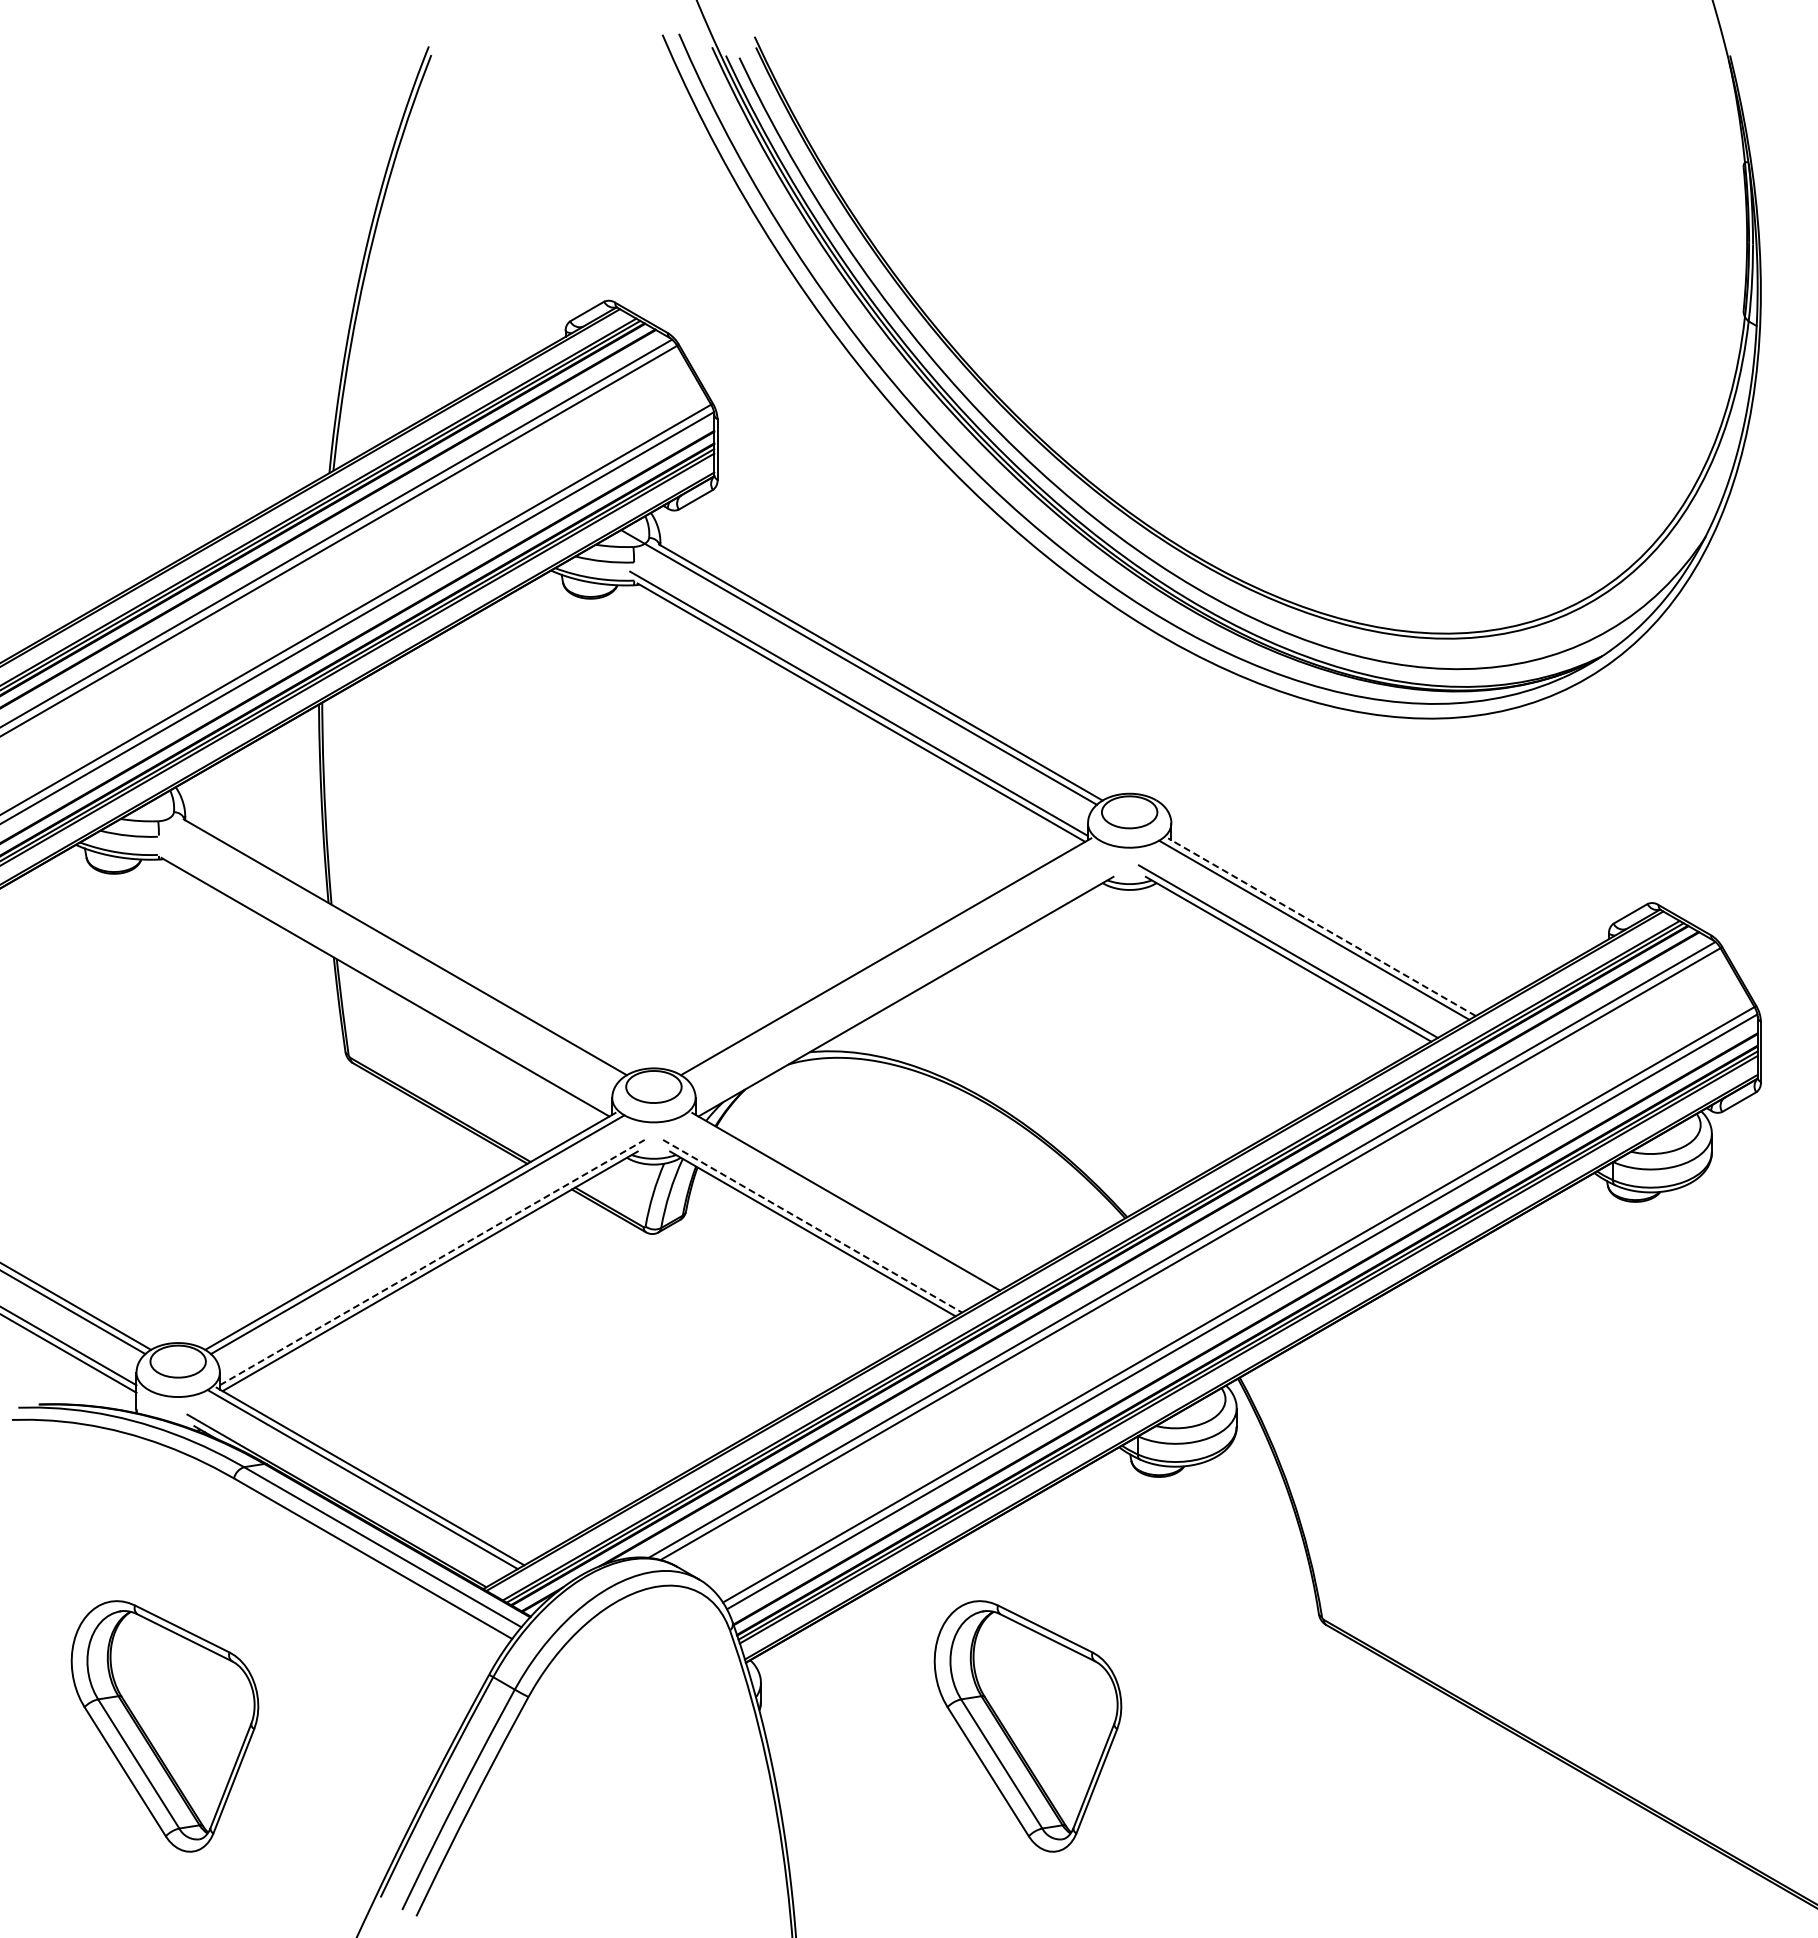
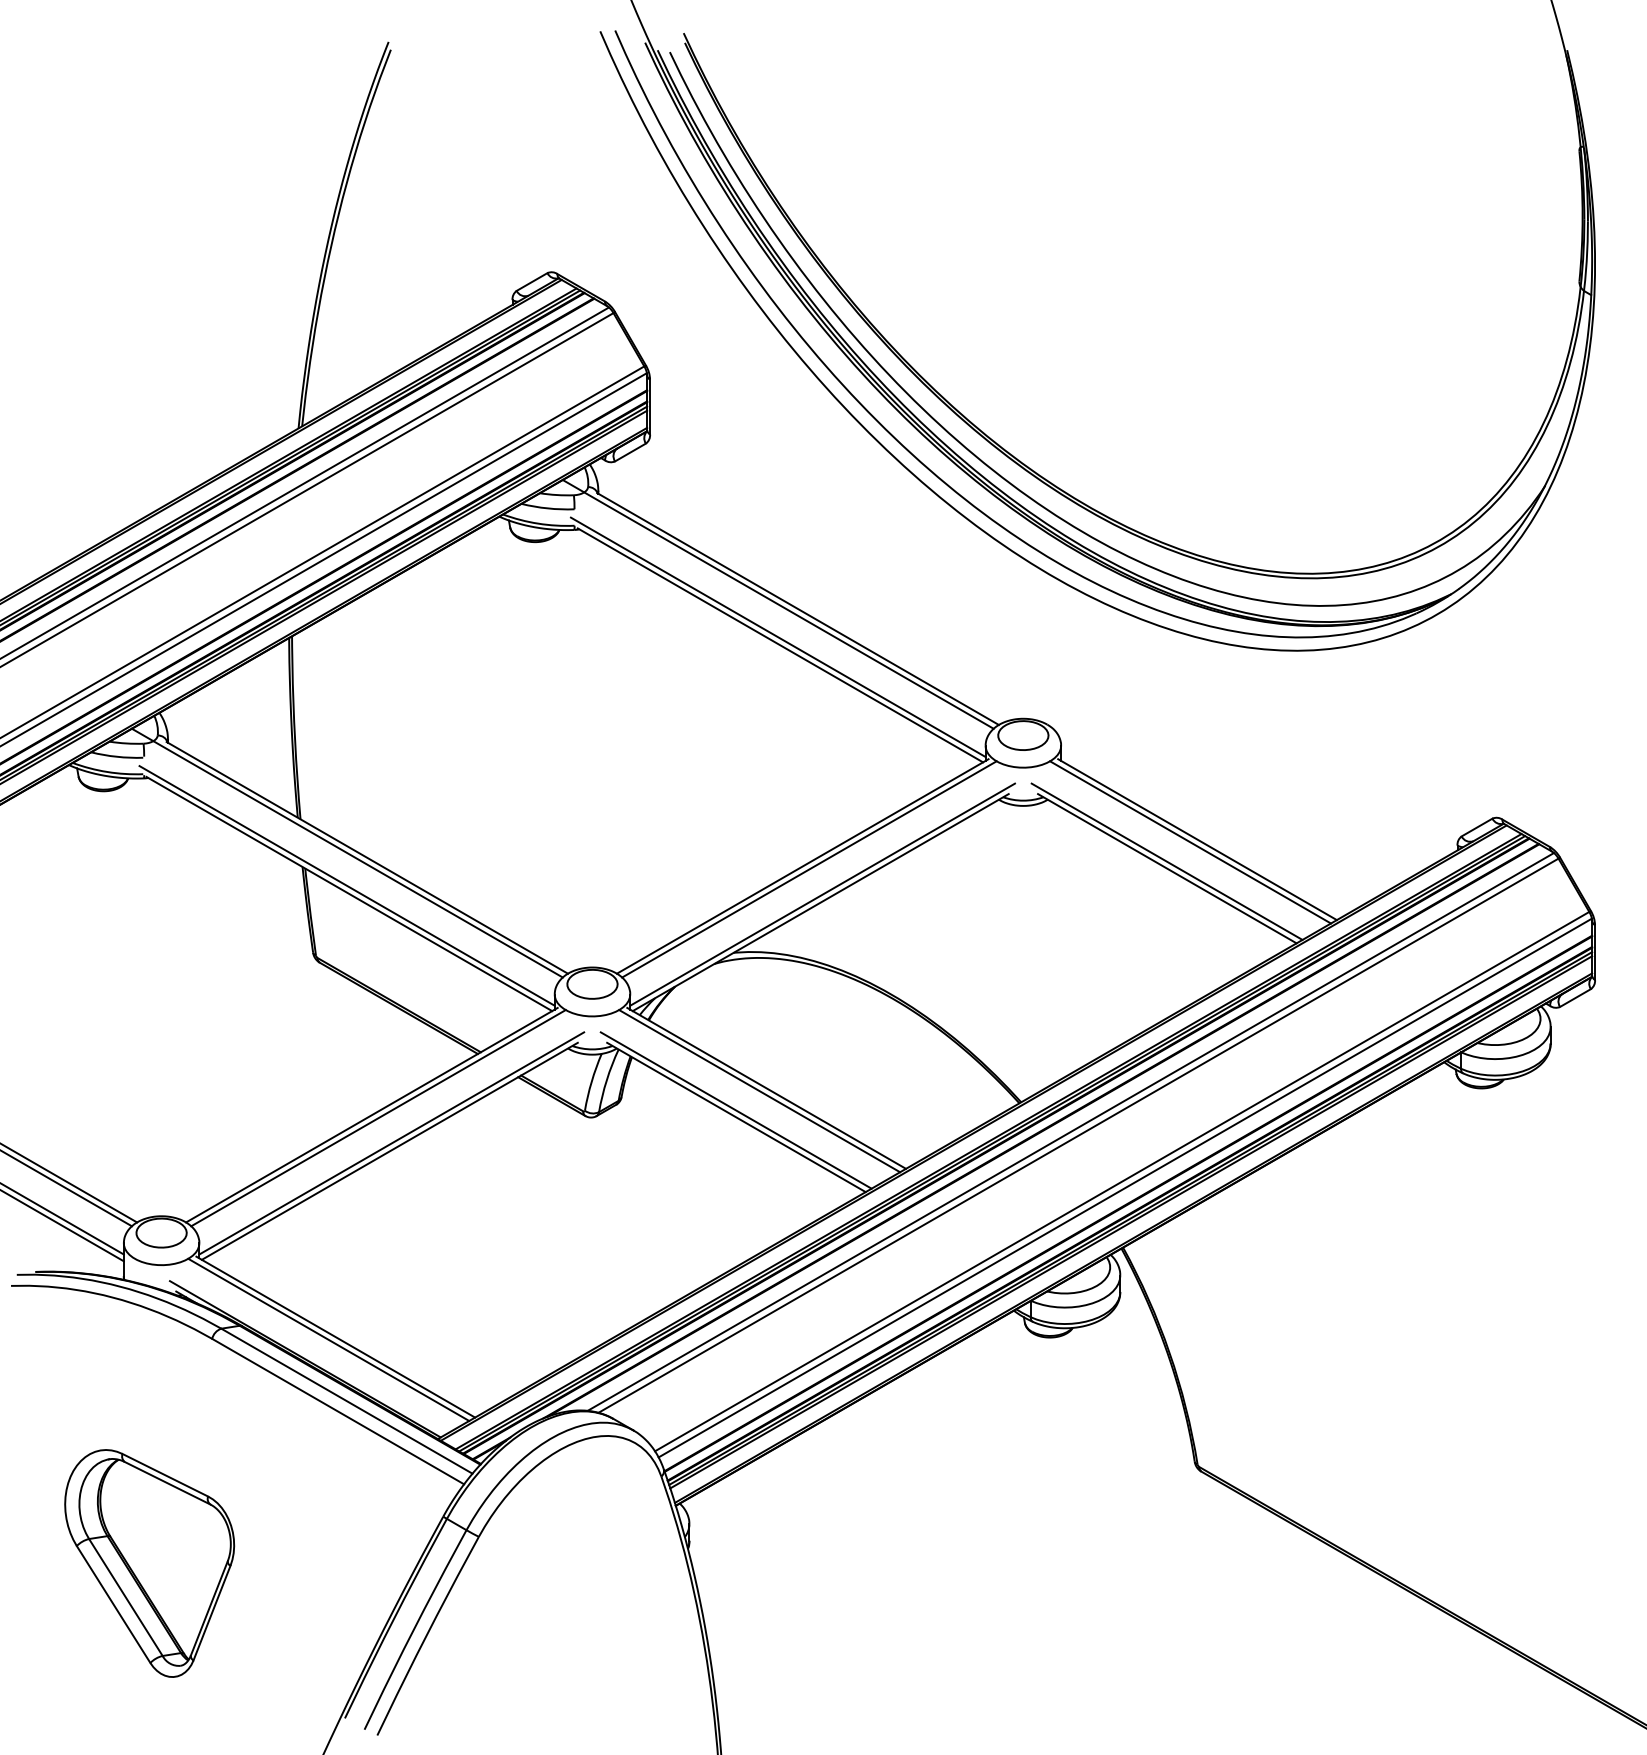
line: (1321, 927) -> (1197, 839), dashed -> solid
line: (383, 941) -> (347, 852), added
line: (893, 959) -> (809, 868), added
line: (382, 977) -> (346, 885), added
line: (907, 987) -> (822, 894), added
line: (838, 1204) -> (759, 1090), added
line: (812, 1226) -> (736, 1110), dashed -> solid
line: (432, 1262) -> (391, 1143), dashed -> solid
part: (1027, 1726) -> (930, 1563), removed

